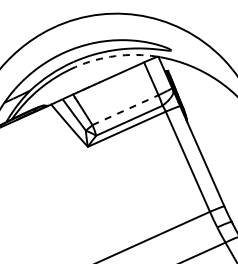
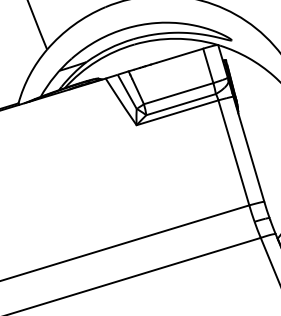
arc: (115, 55) -> (175, 38), dashed -> solid
line: (126, 109) -> (179, 93), dashed -> solid

